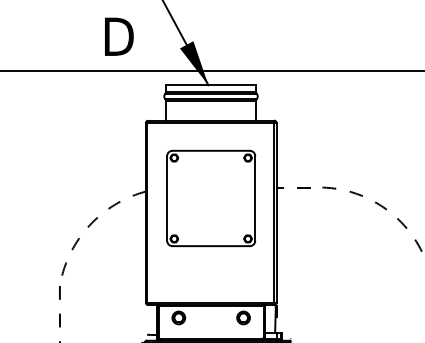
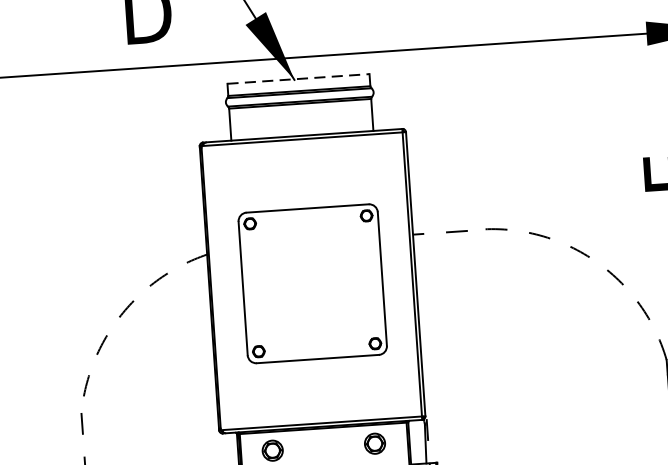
line: (211, 84) -> (299, 78), solid -> dashed
part: (211, 198) -> (313, 283), moved

